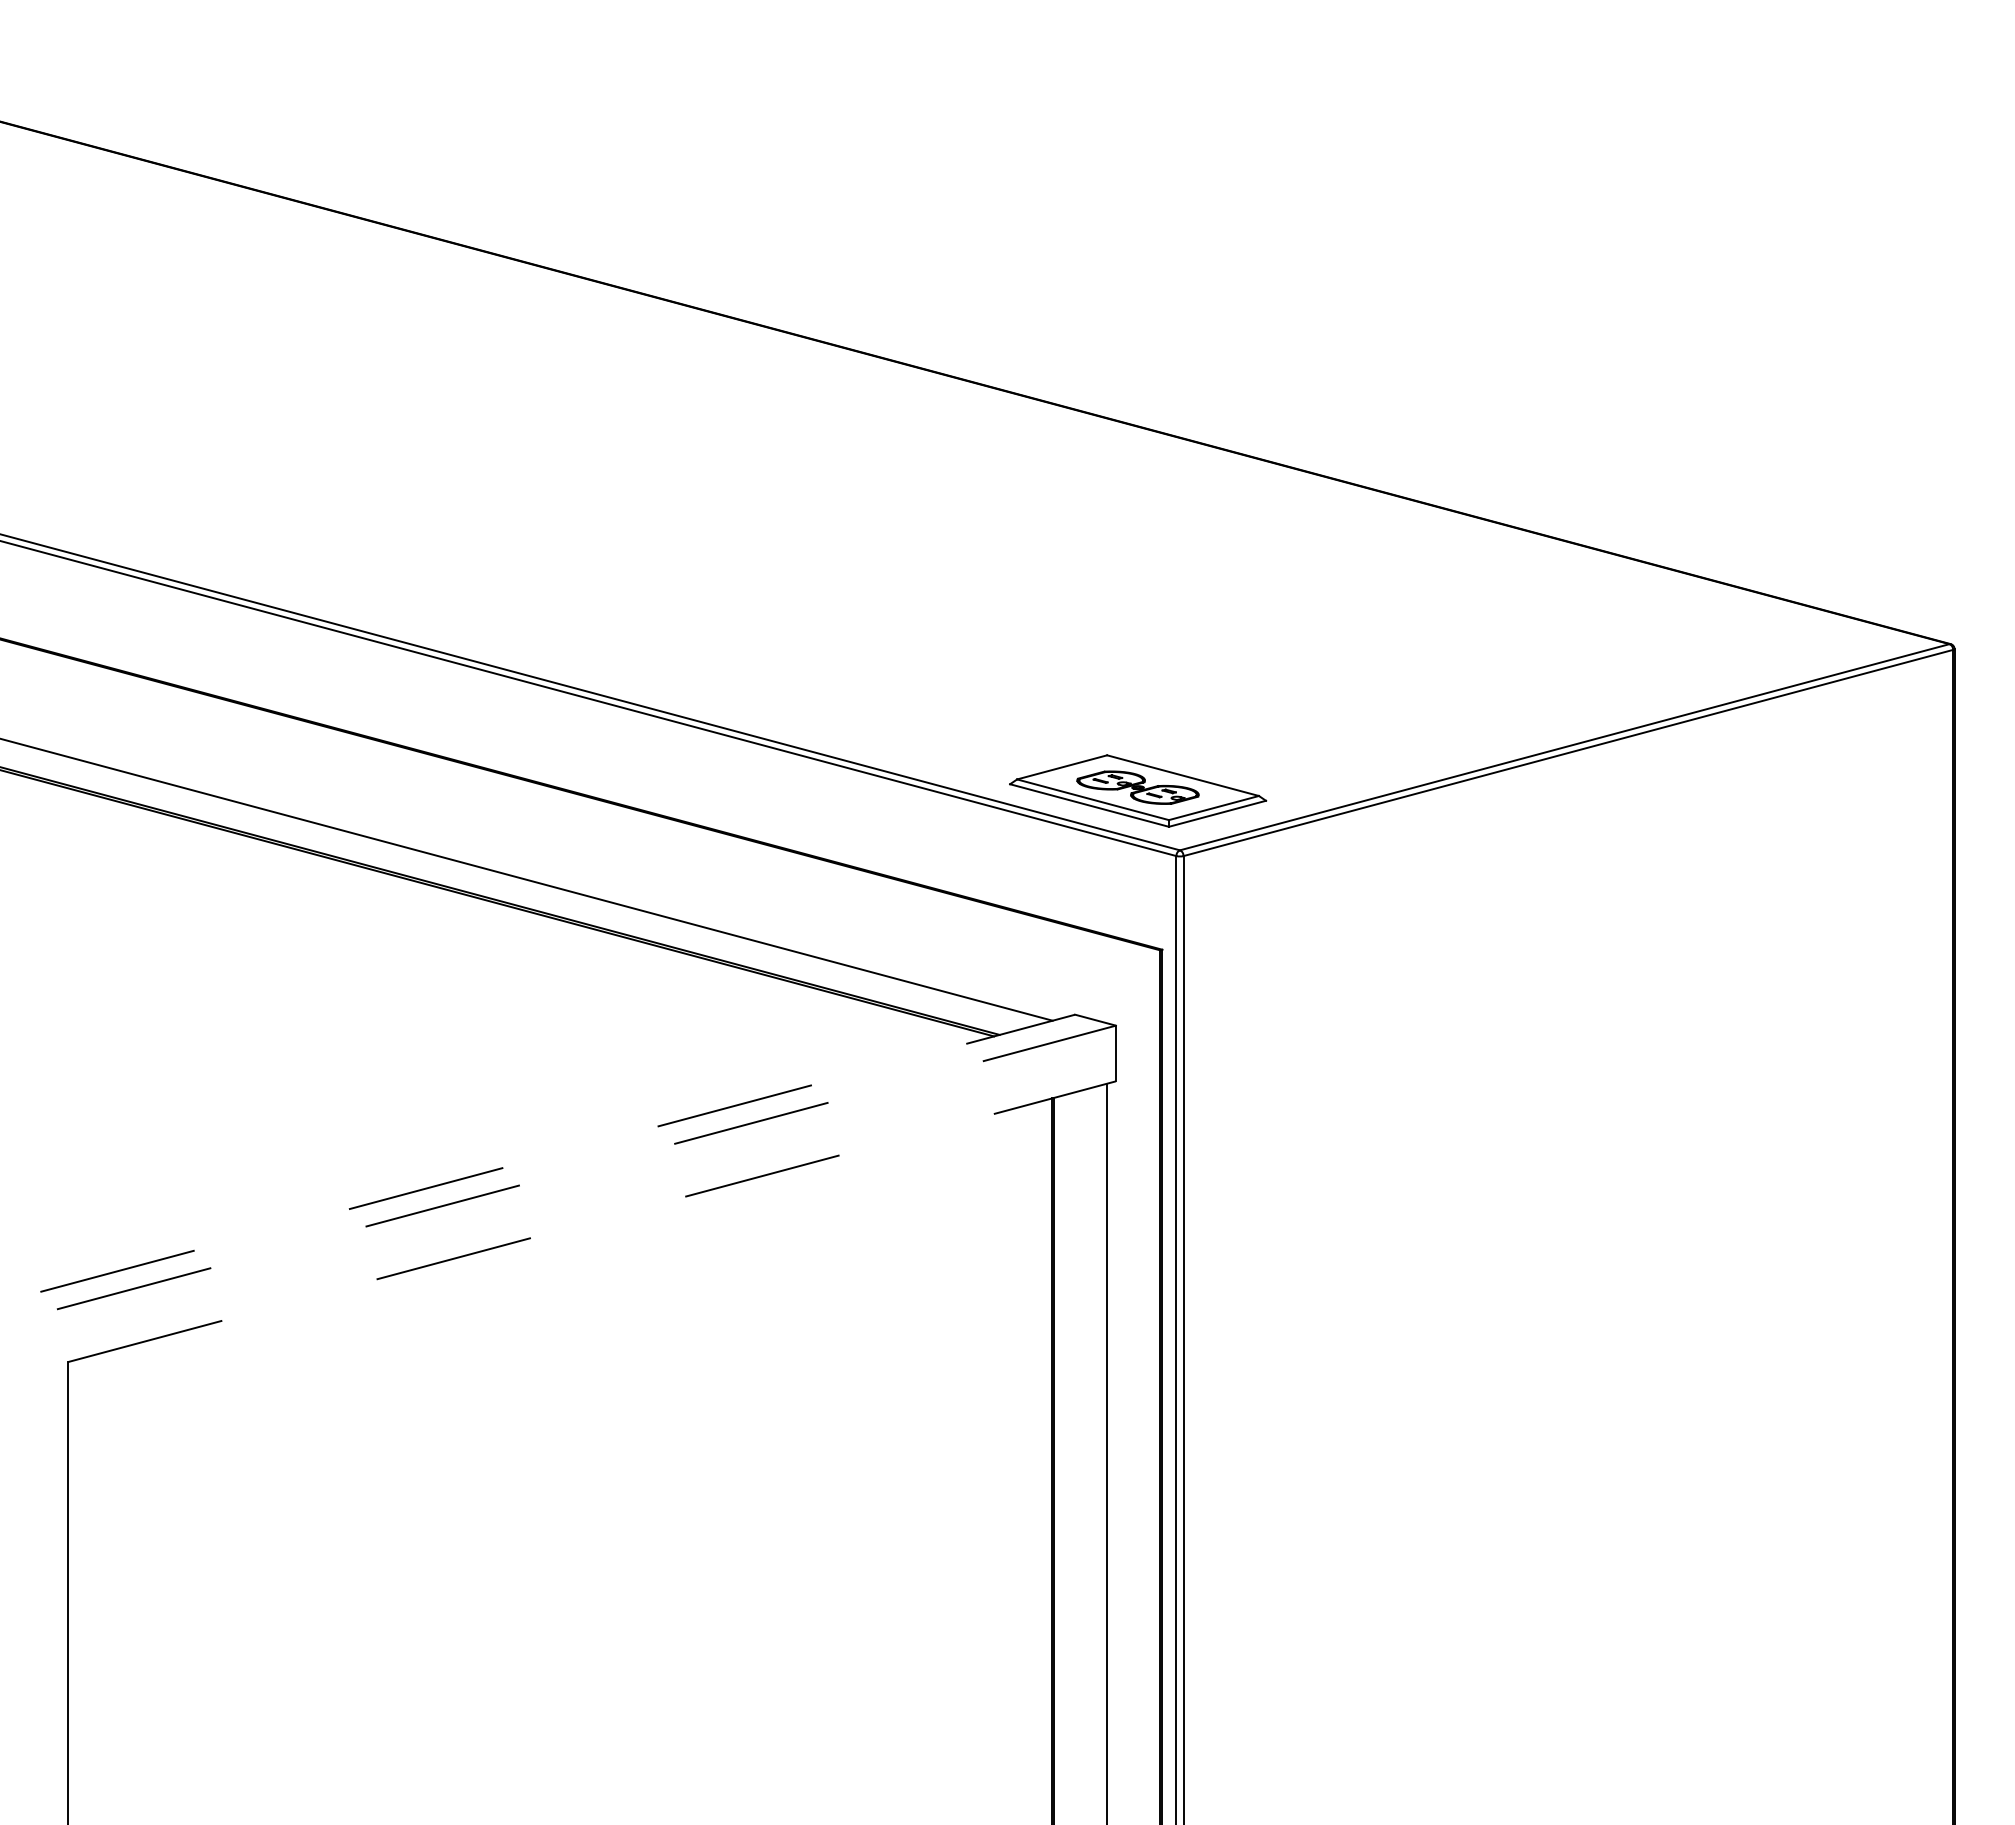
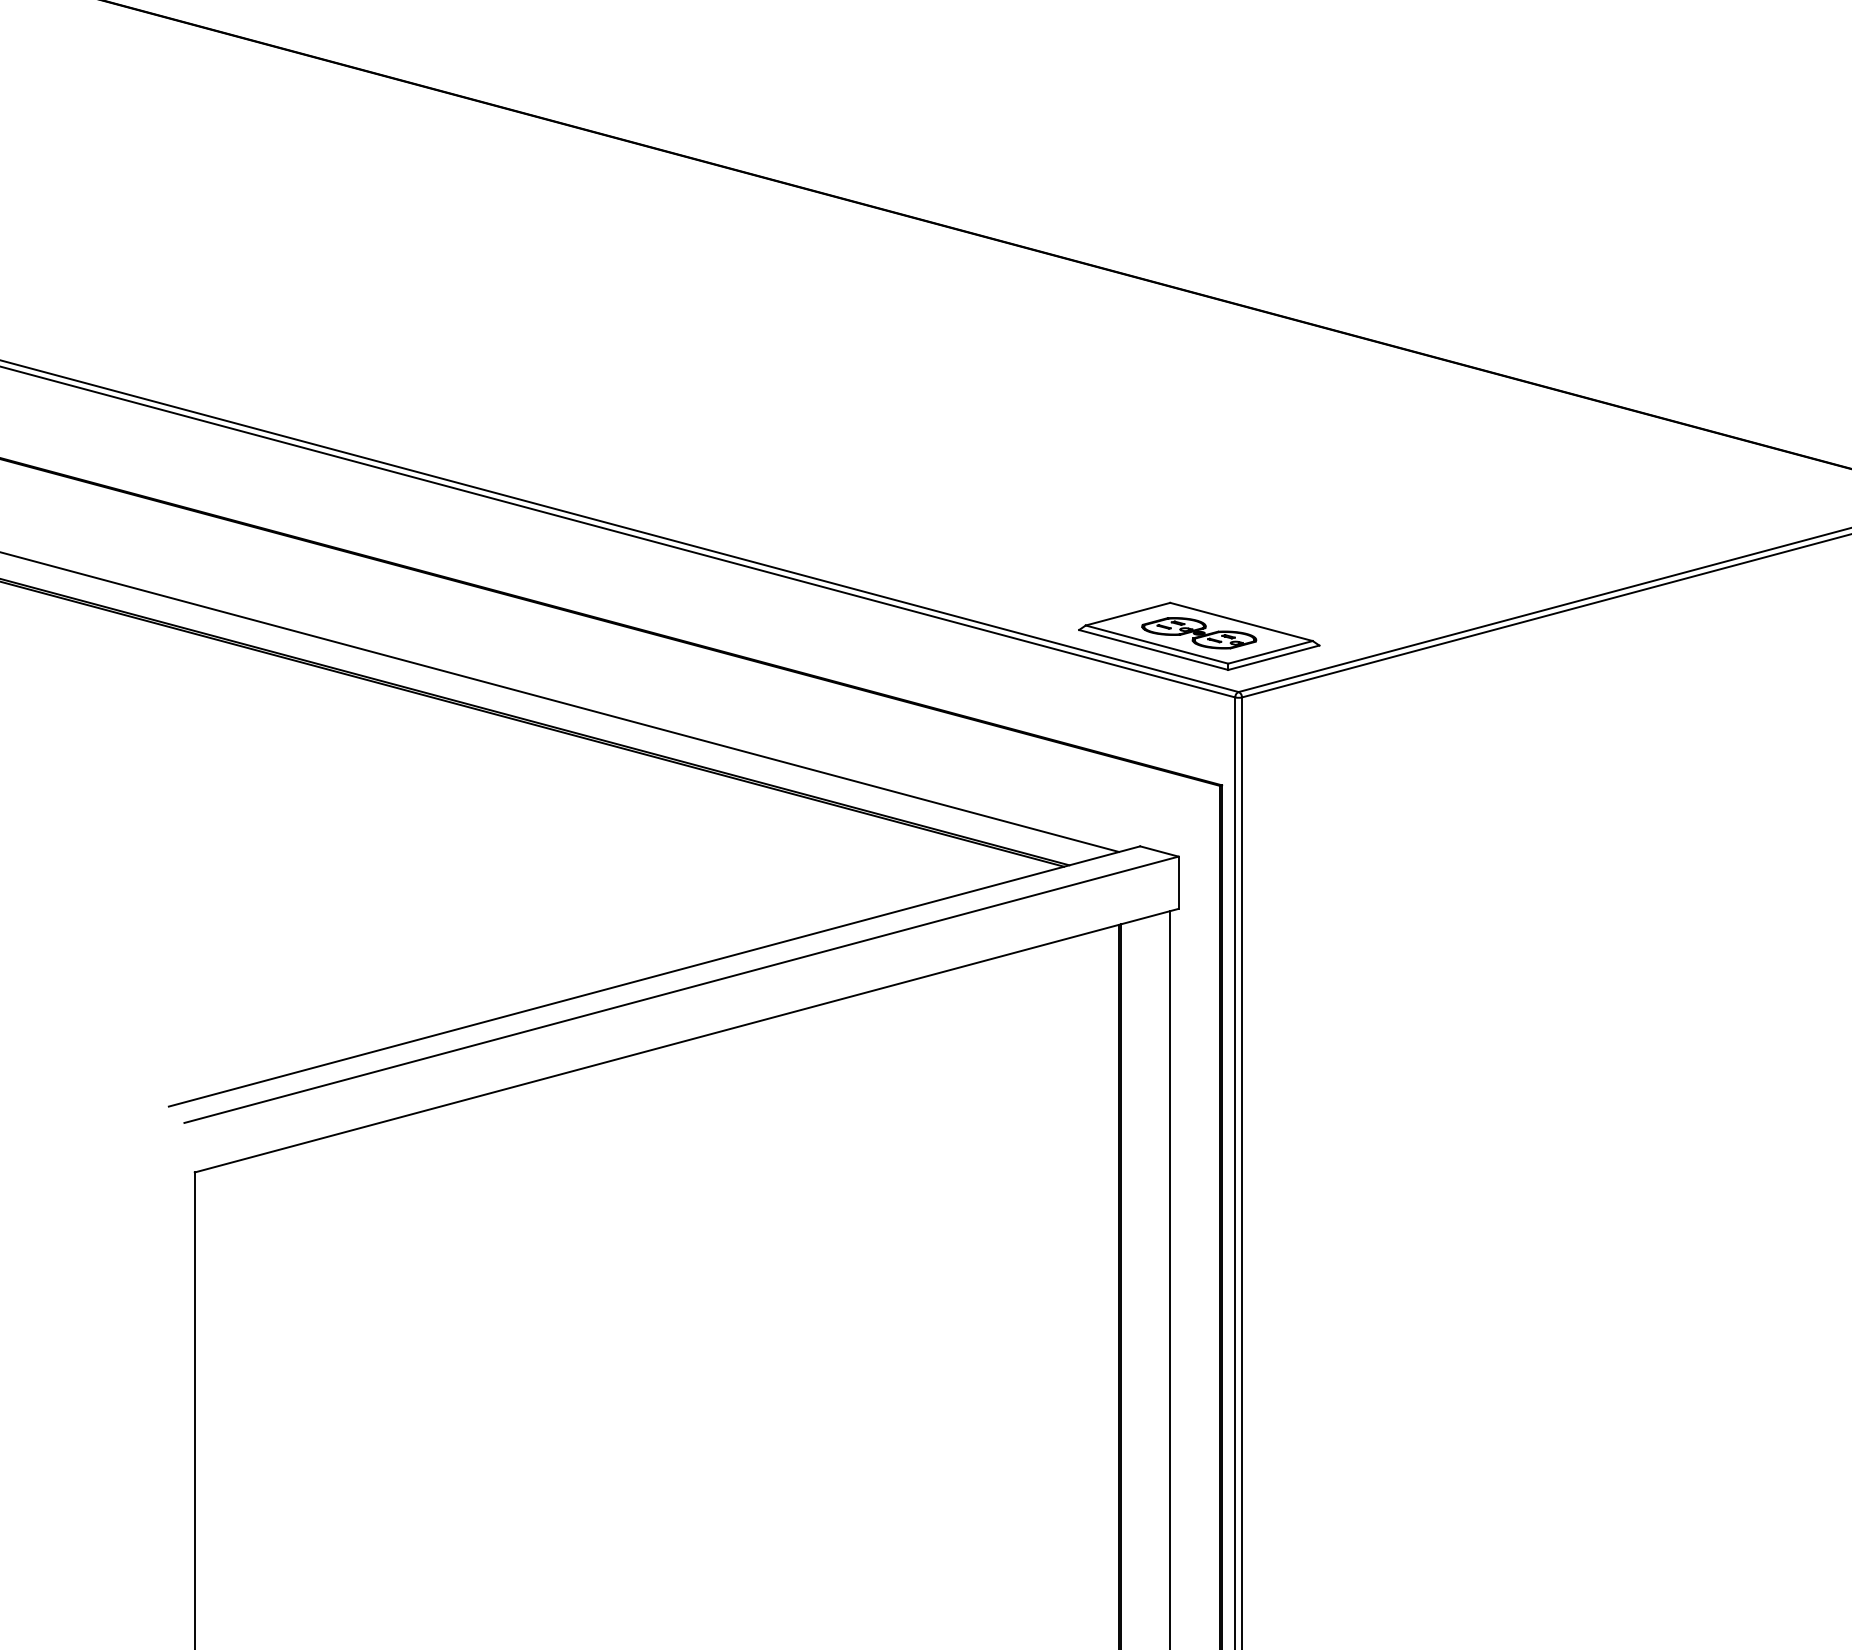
line: (557, 1153) -> (654, 976), dashed -> solid
line: (586, 1167) -> (681, 989), dashed -> solid
line: (592, 1221) -> (687, 1040), dashed -> solid

